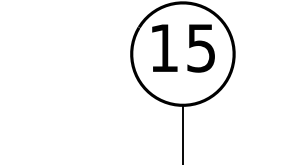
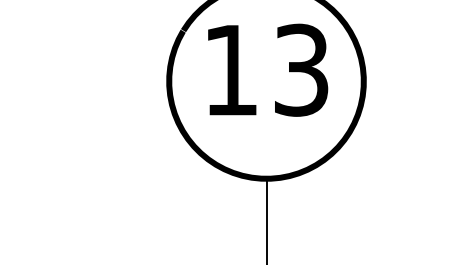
text: (201, 47) -> (301, 68), 15 -> 13

